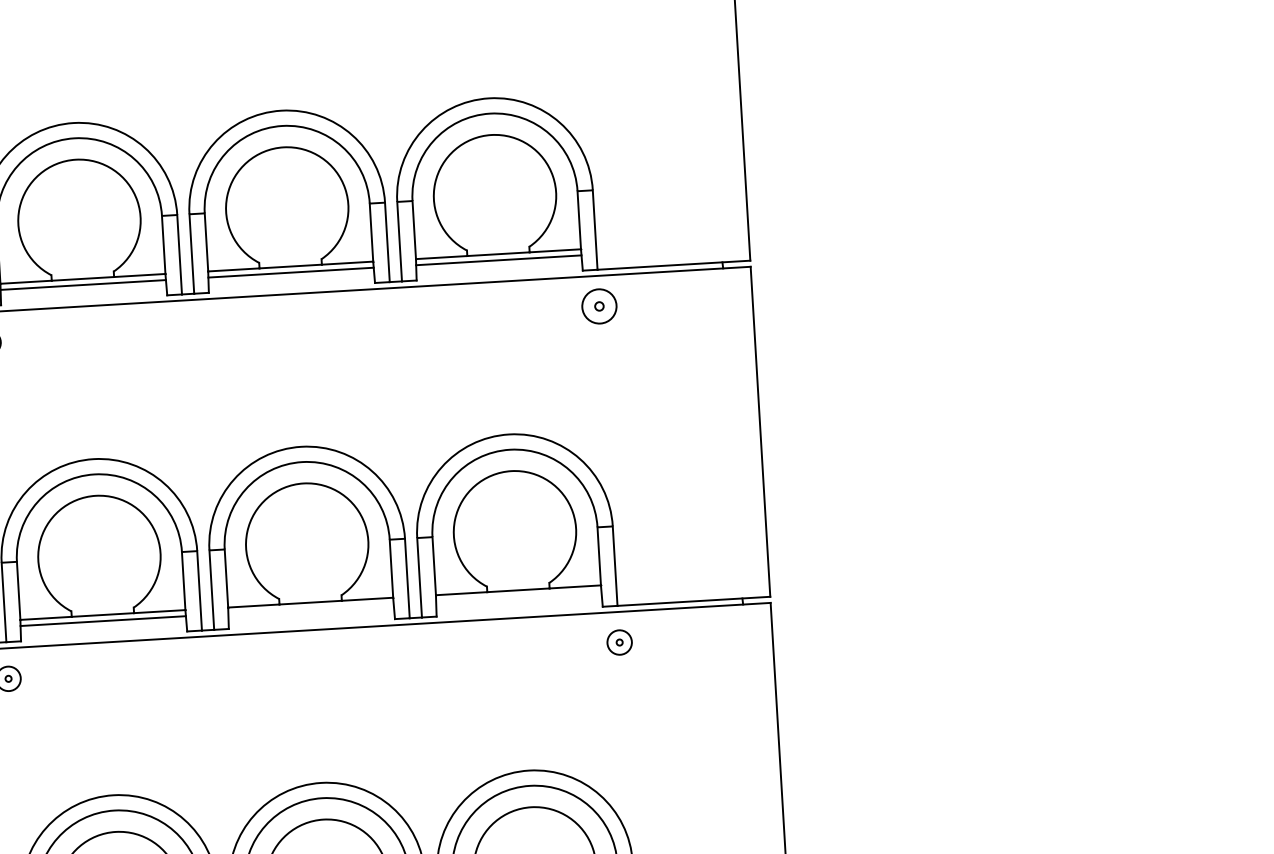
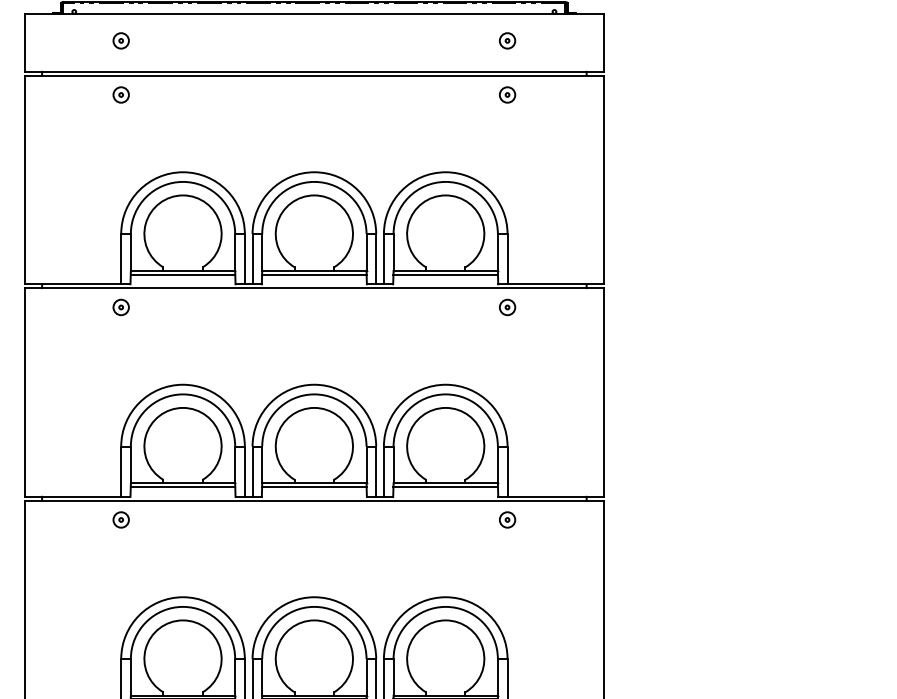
part: (599, 306) -> (507, 307), size x0.71
line: (518, 597) -> (445, 487), added
line: (311, 609) -> (314, 487), added

